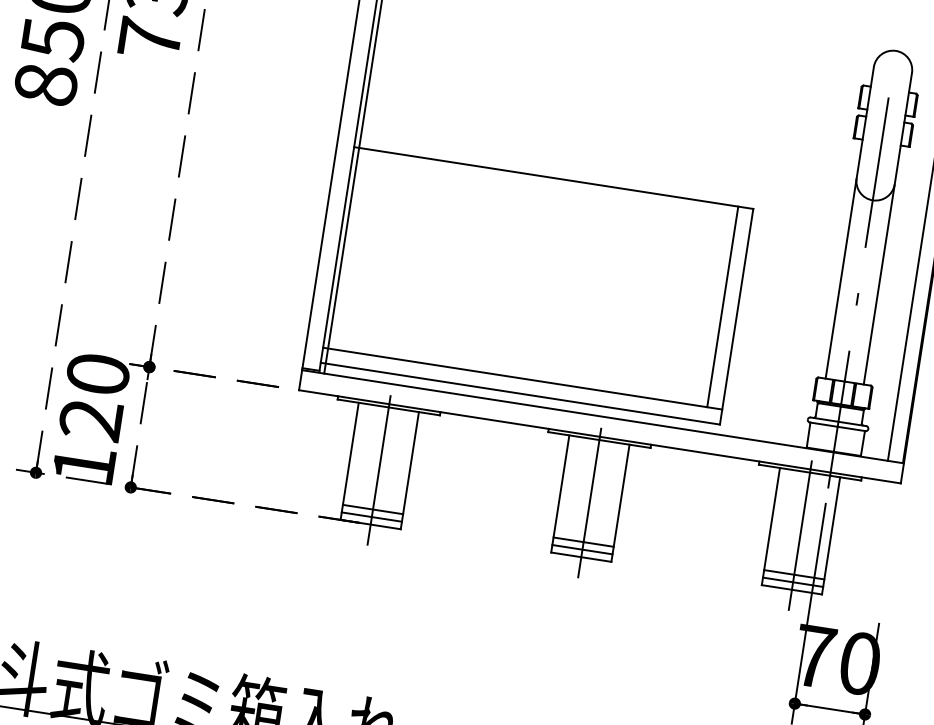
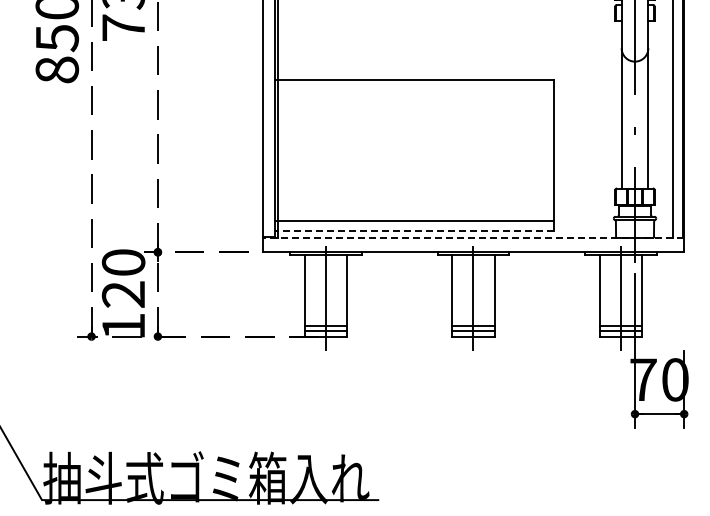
line: (722, 306) -> (543, 150), removed
line: (520, 394) -> (414, 231), solid -> dashed
line: (603, 417) -> (473, 238), solid -> dashed

